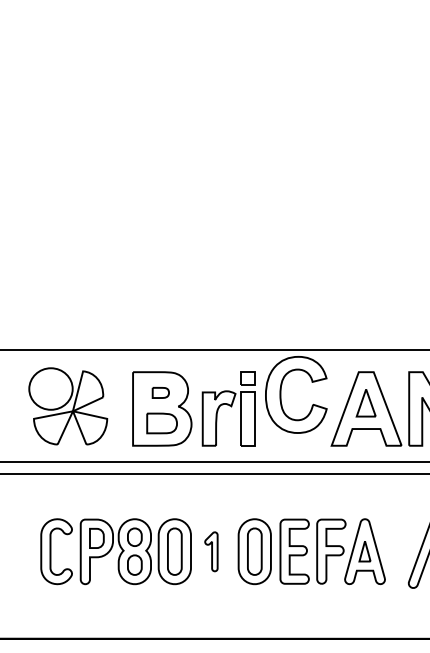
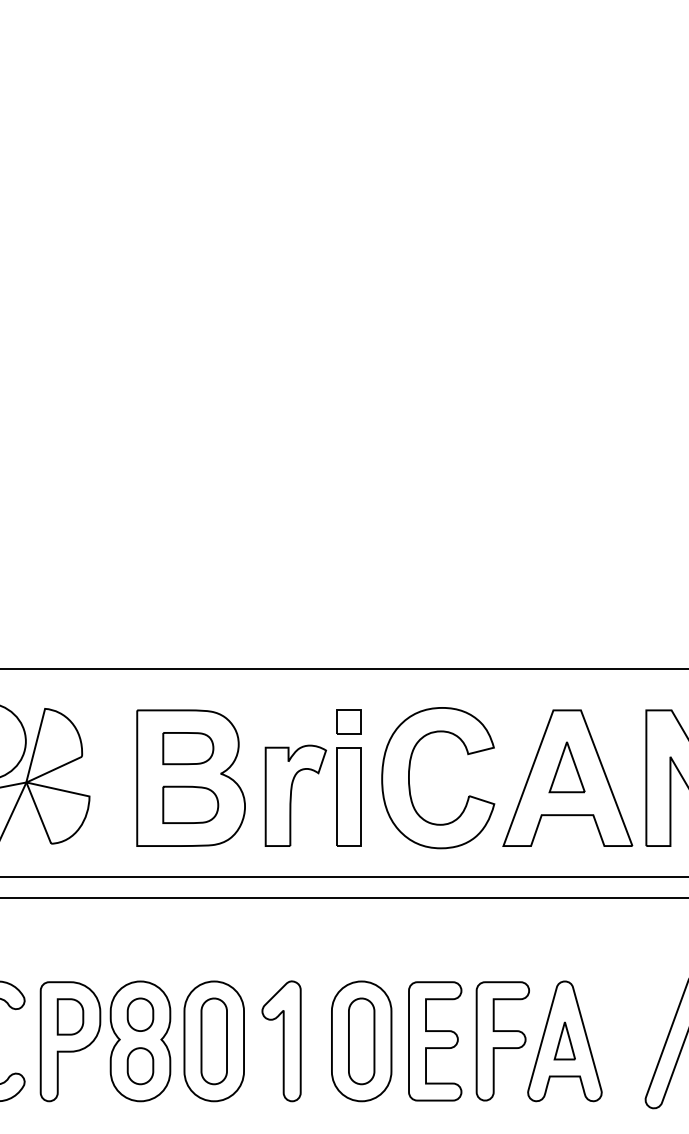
part: (160, 392) -> (187, 747), size x1.67
part: (281, 394) -> (410, 777), moved
part: (211, 551) -> (281, 1041), size x1.67

